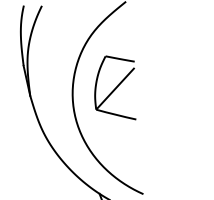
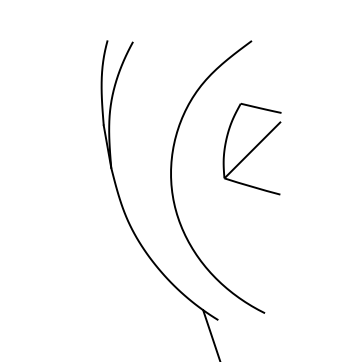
part: (114, 88) -> (251, 149), moved

